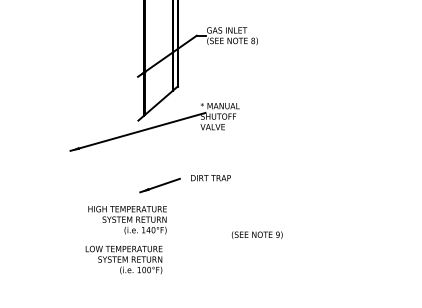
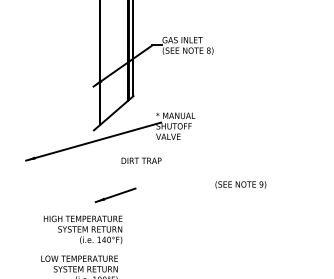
text: (210, 178) -> (141, 161), moved
text: (256, 234) -> (240, 184), moved

